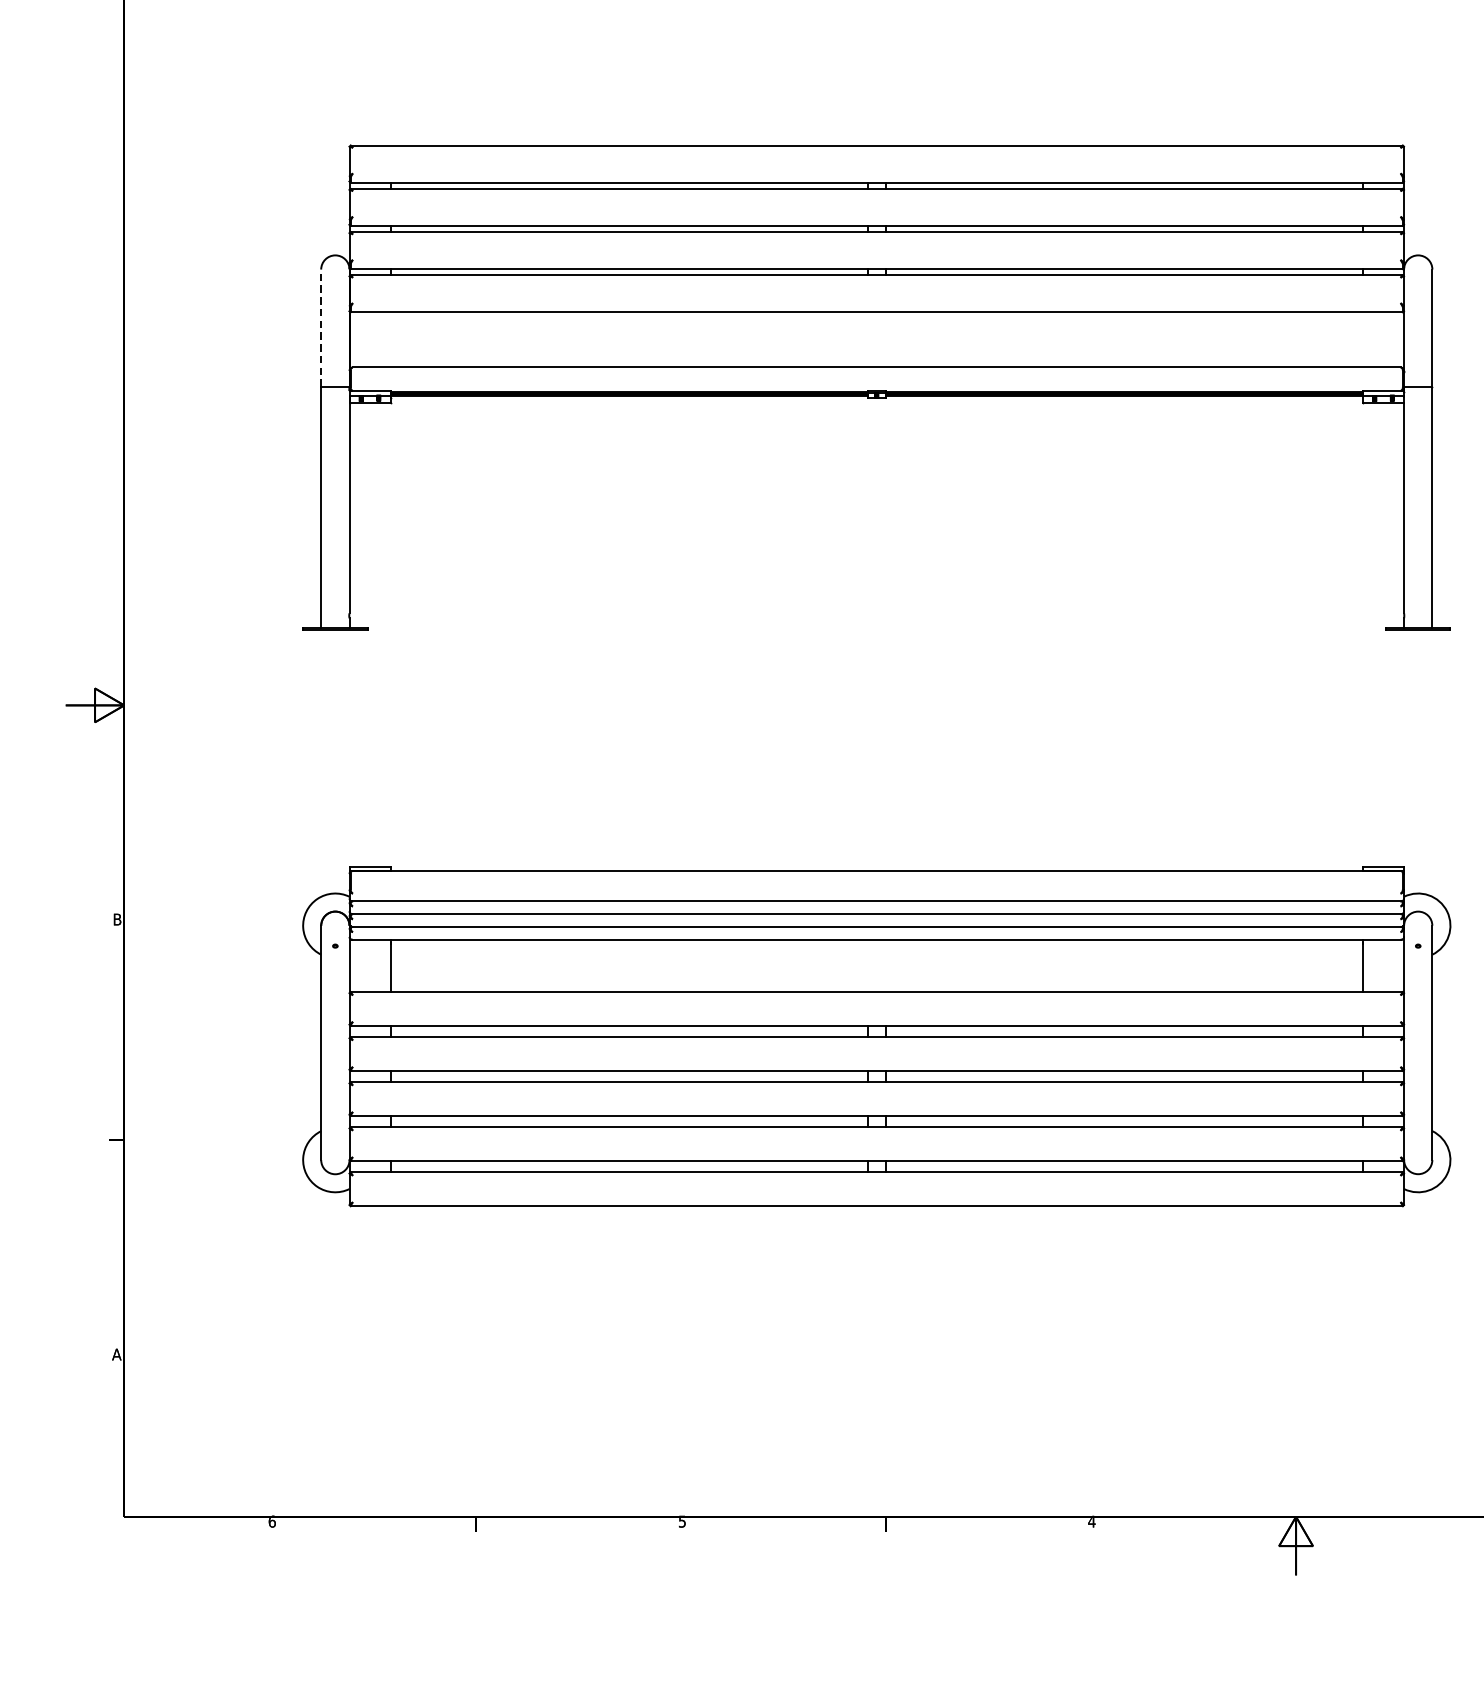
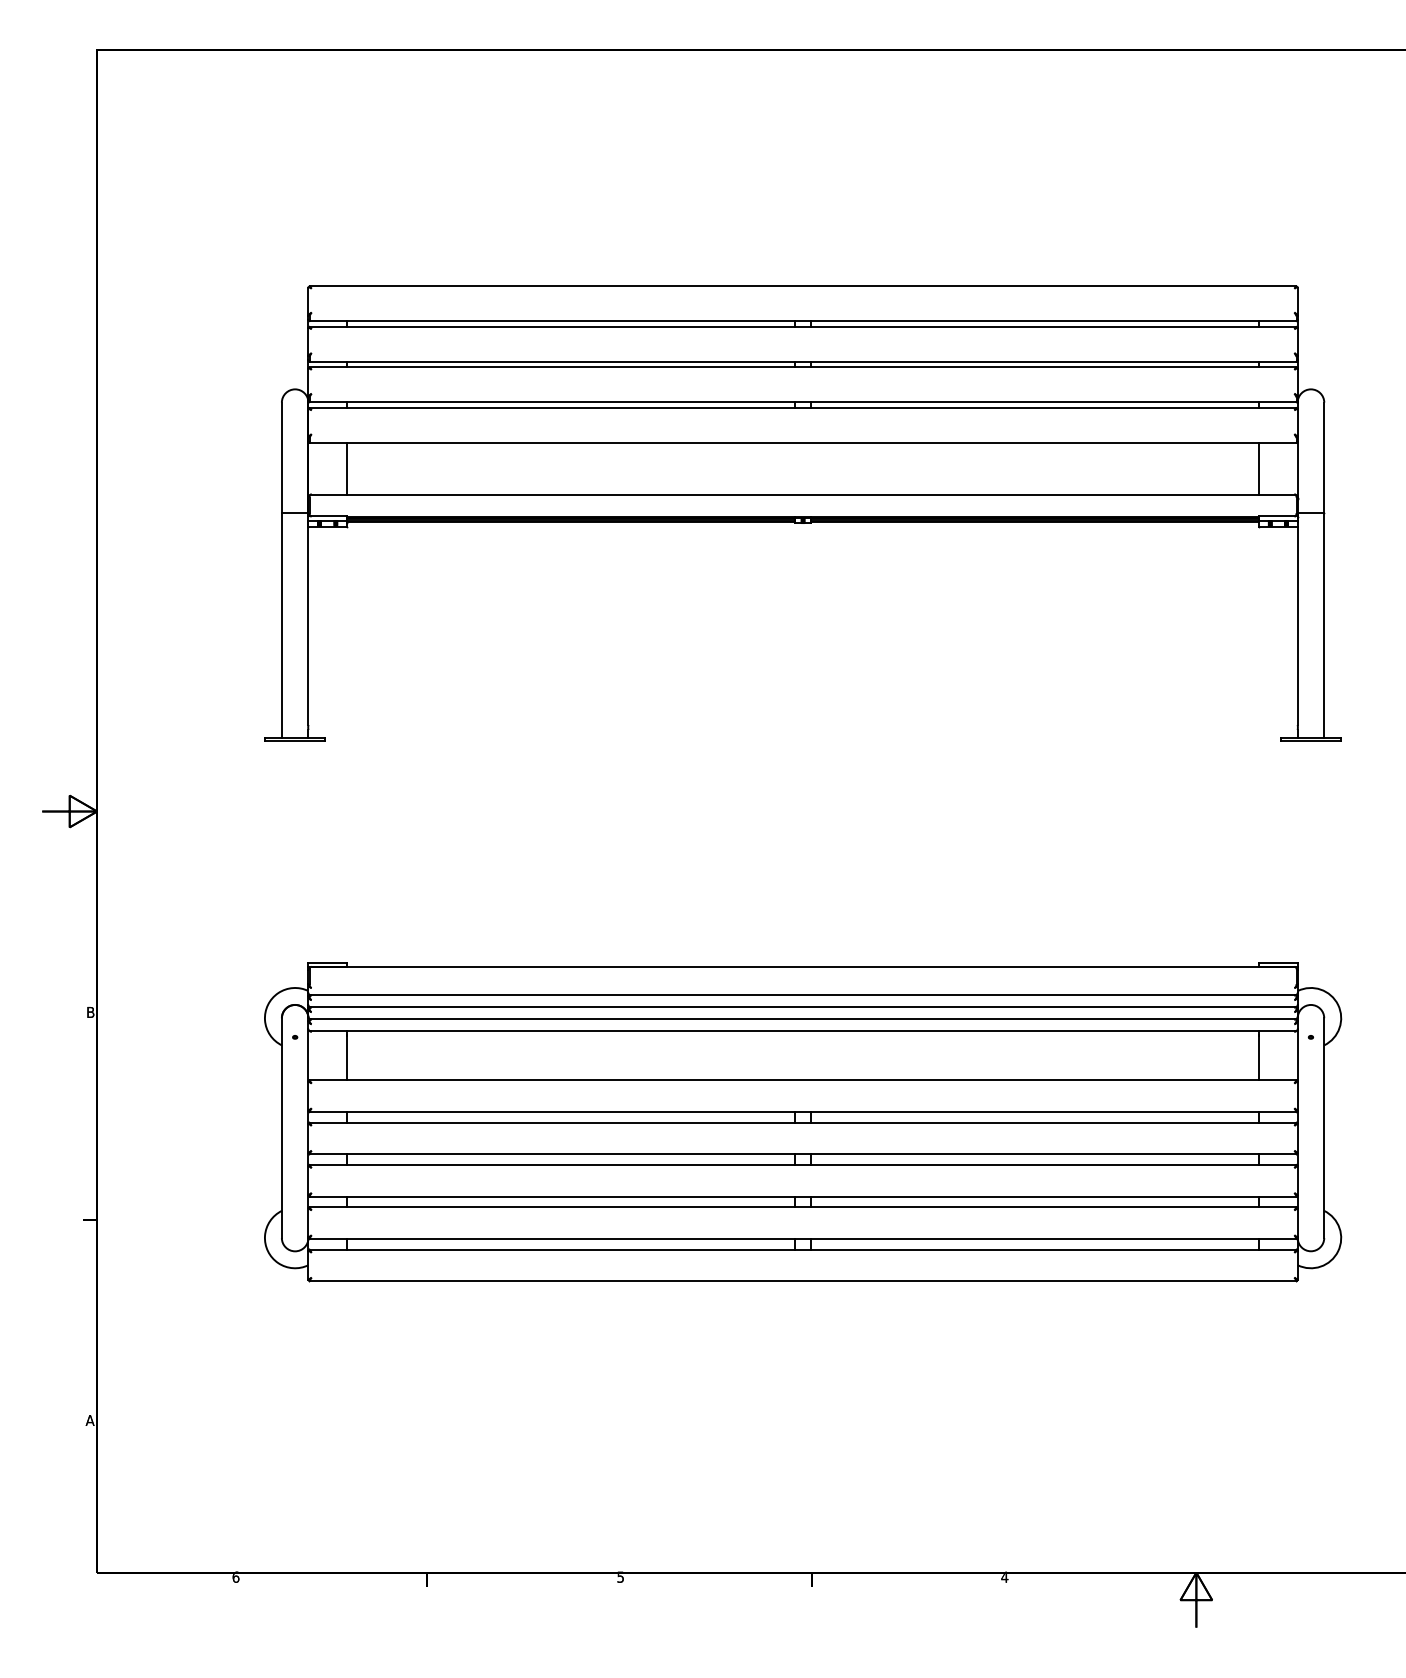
line: (320, 328) -> (281, 457), dashed -> solid
line: (390, 339) -> (346, 468), added
line: (1363, 339) -> (1259, 468), added

